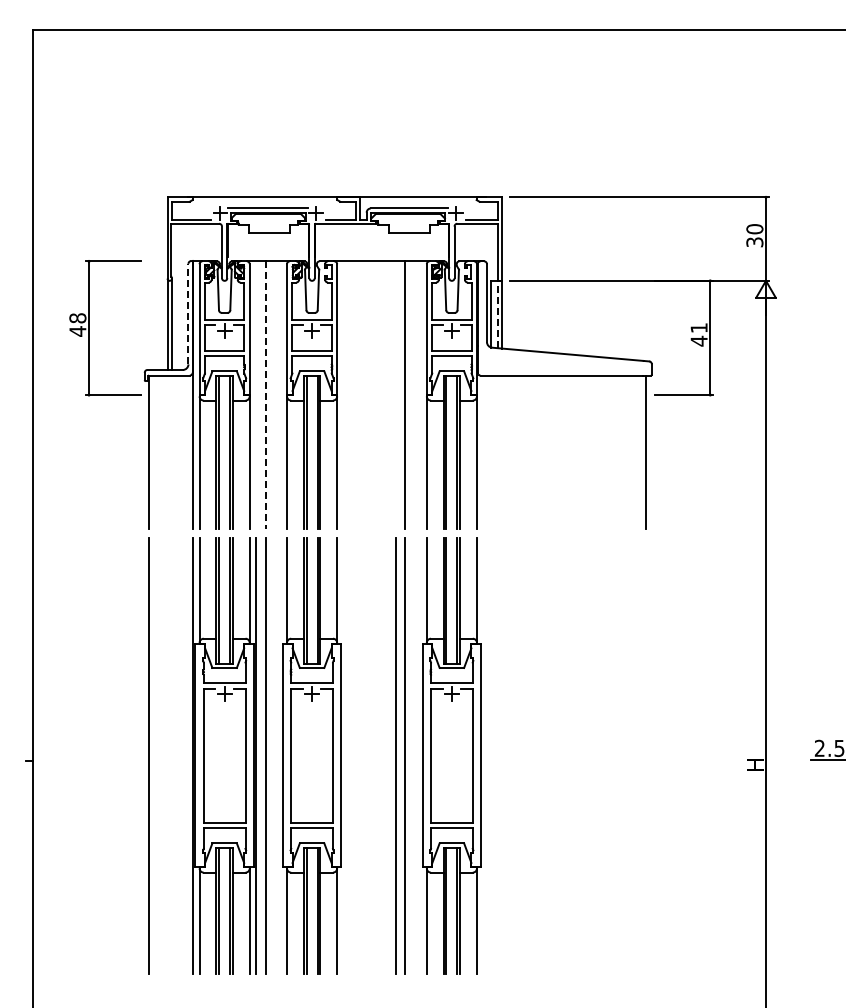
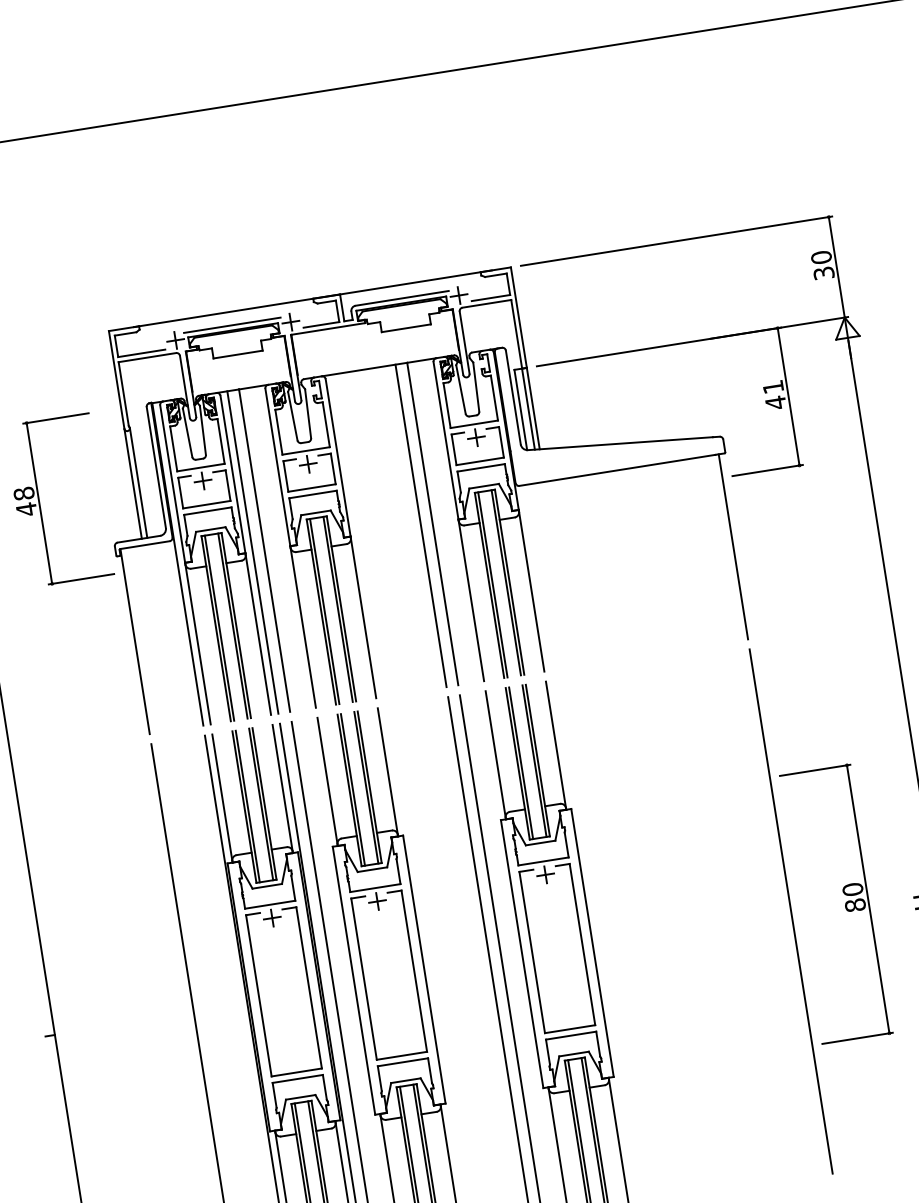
line: (188, 313) -> (156, 466), dashed -> solid
line: (497, 314) -> (528, 409), dashed -> solid
line: (255, 395) -> (252, 552), added
line: (265, 395) -> (264, 550), dashed -> solid
line: (395, 395) -> (420, 526), added
line: (646, 755) -> (791, 911), added
part: (690, 757) -> (844, 905), added

